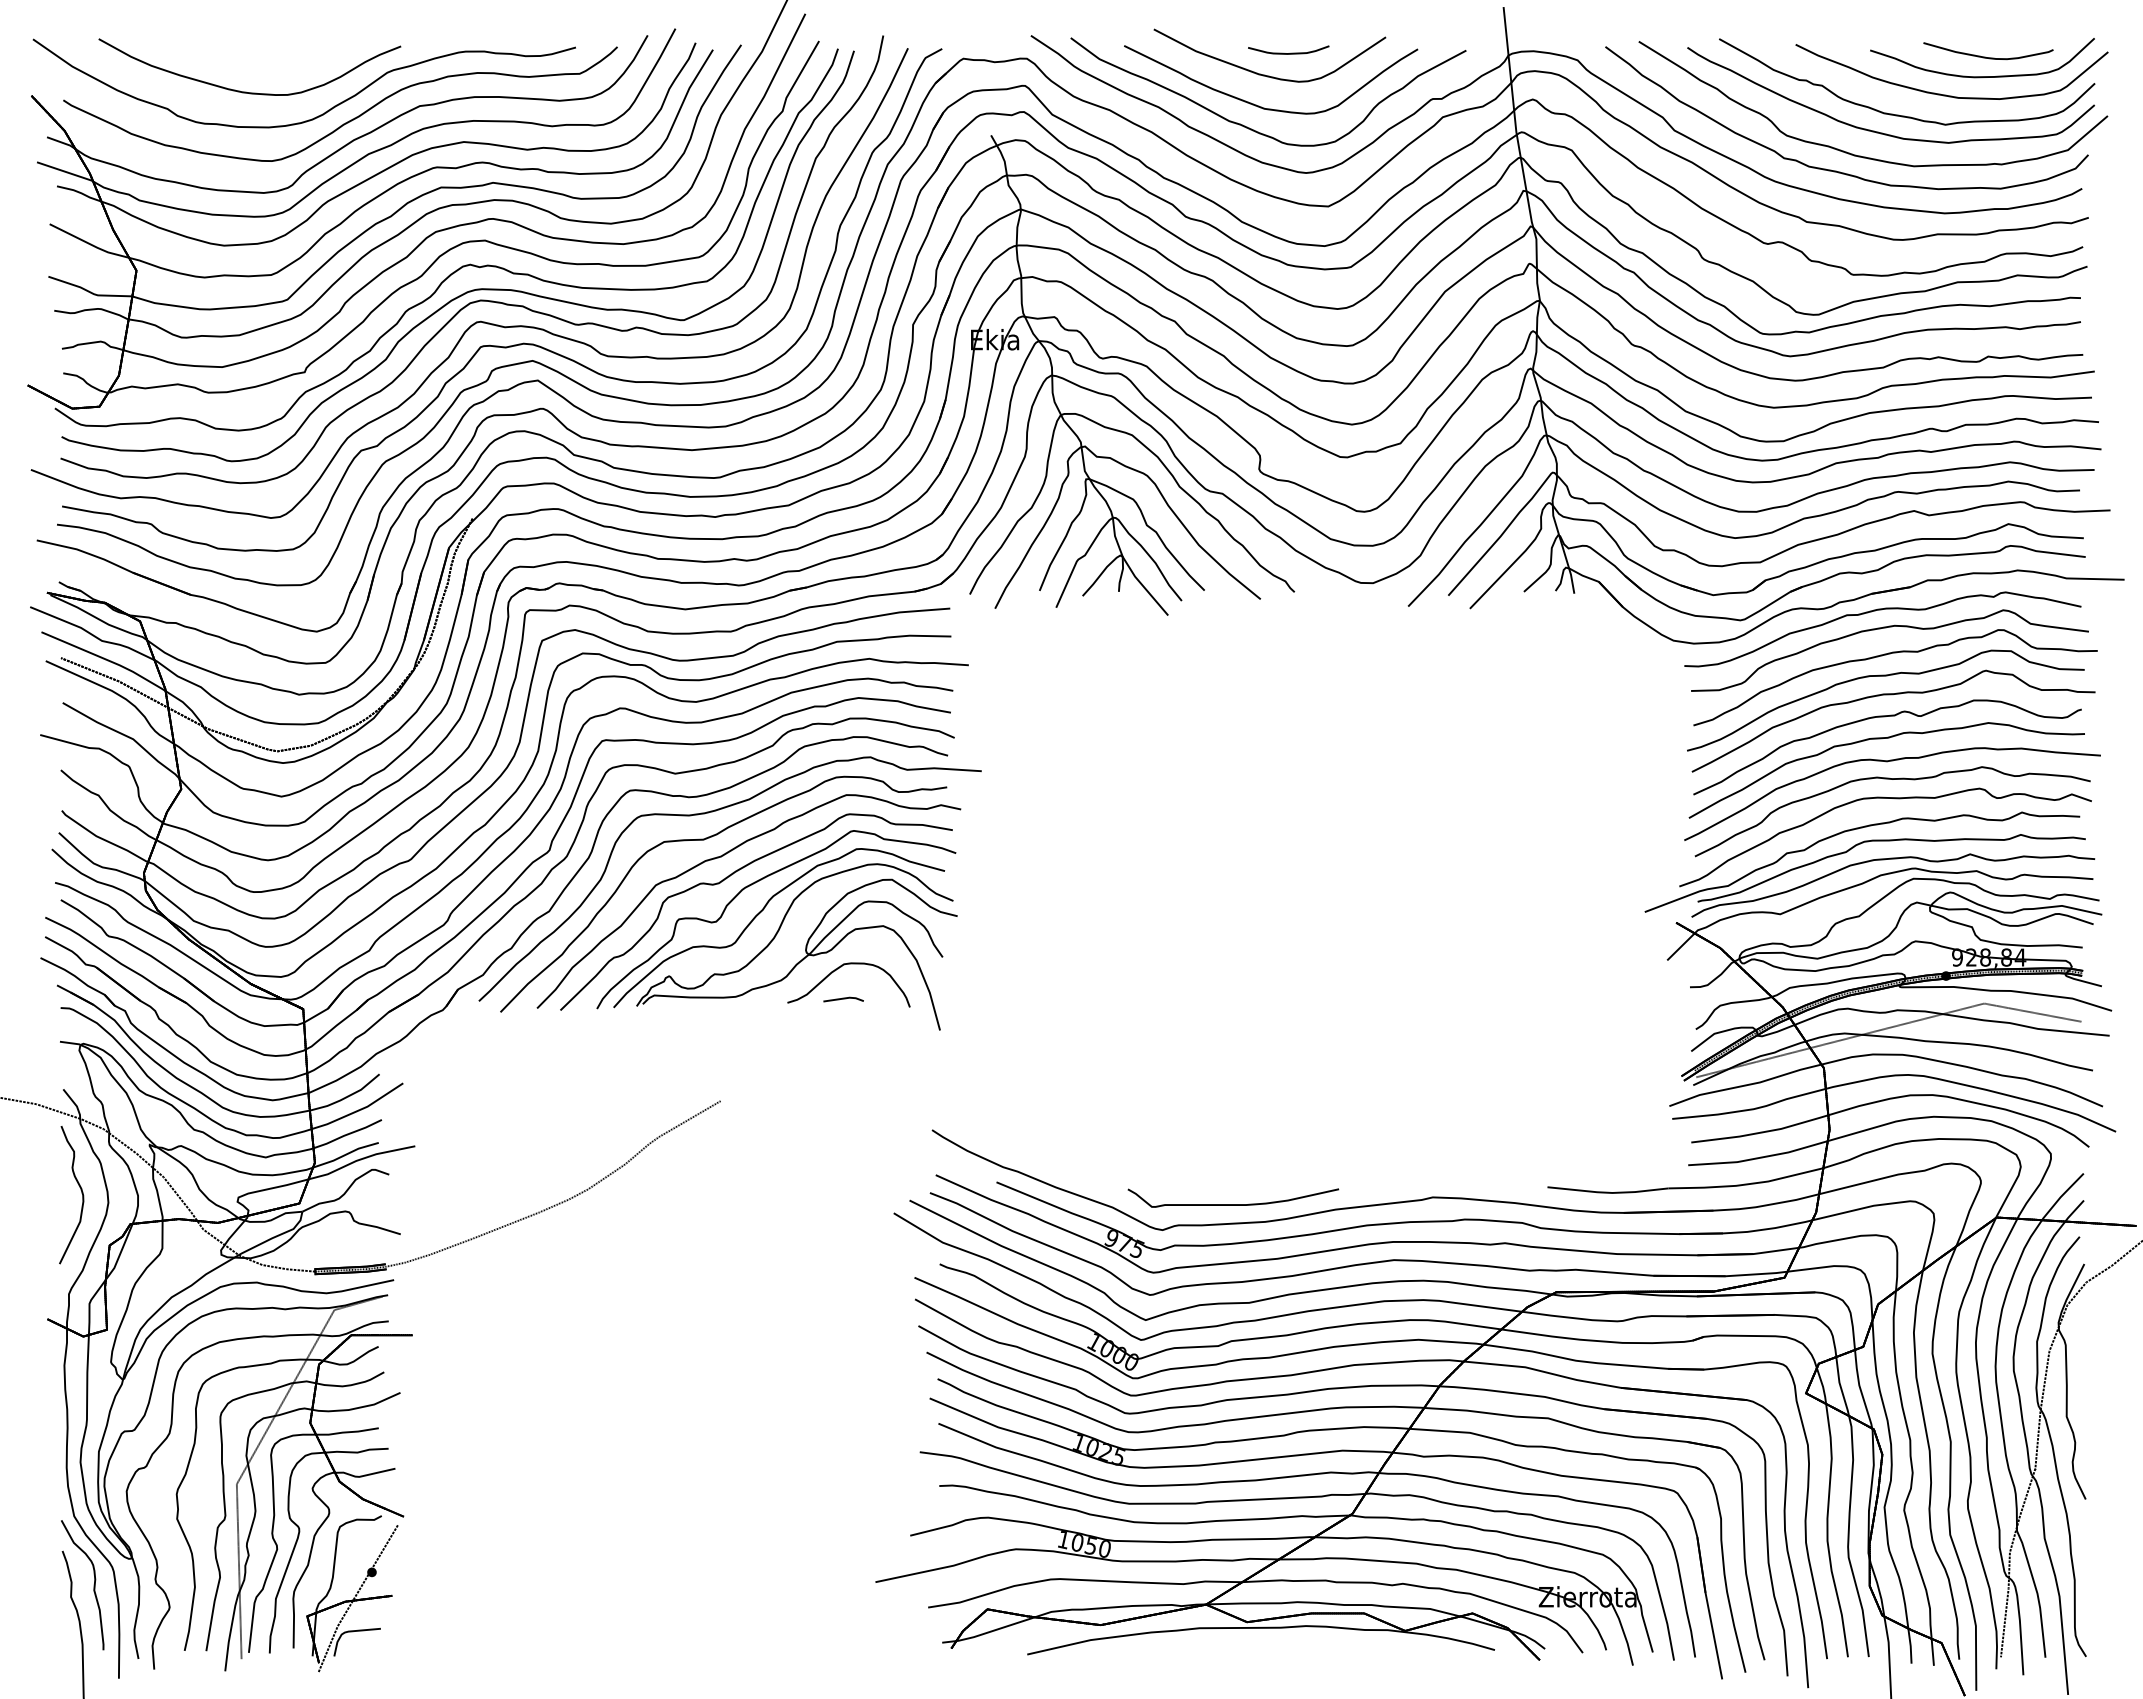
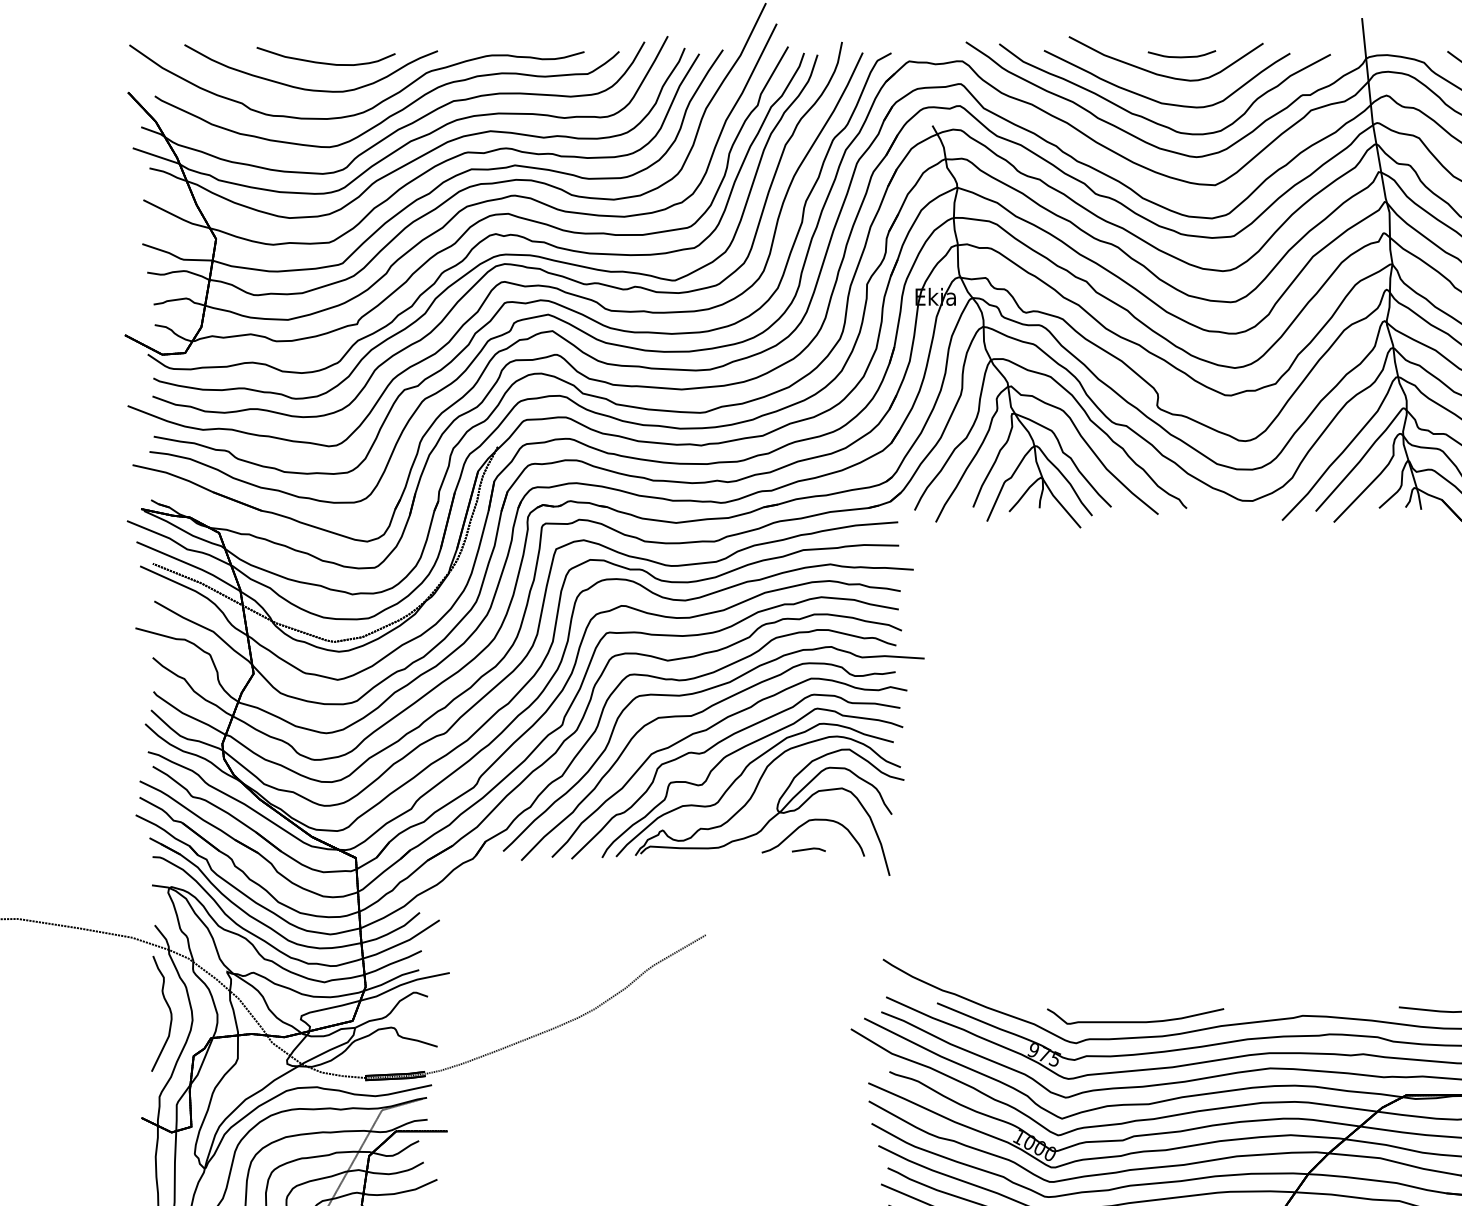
part: (267, 60) -> (325, 62), added

